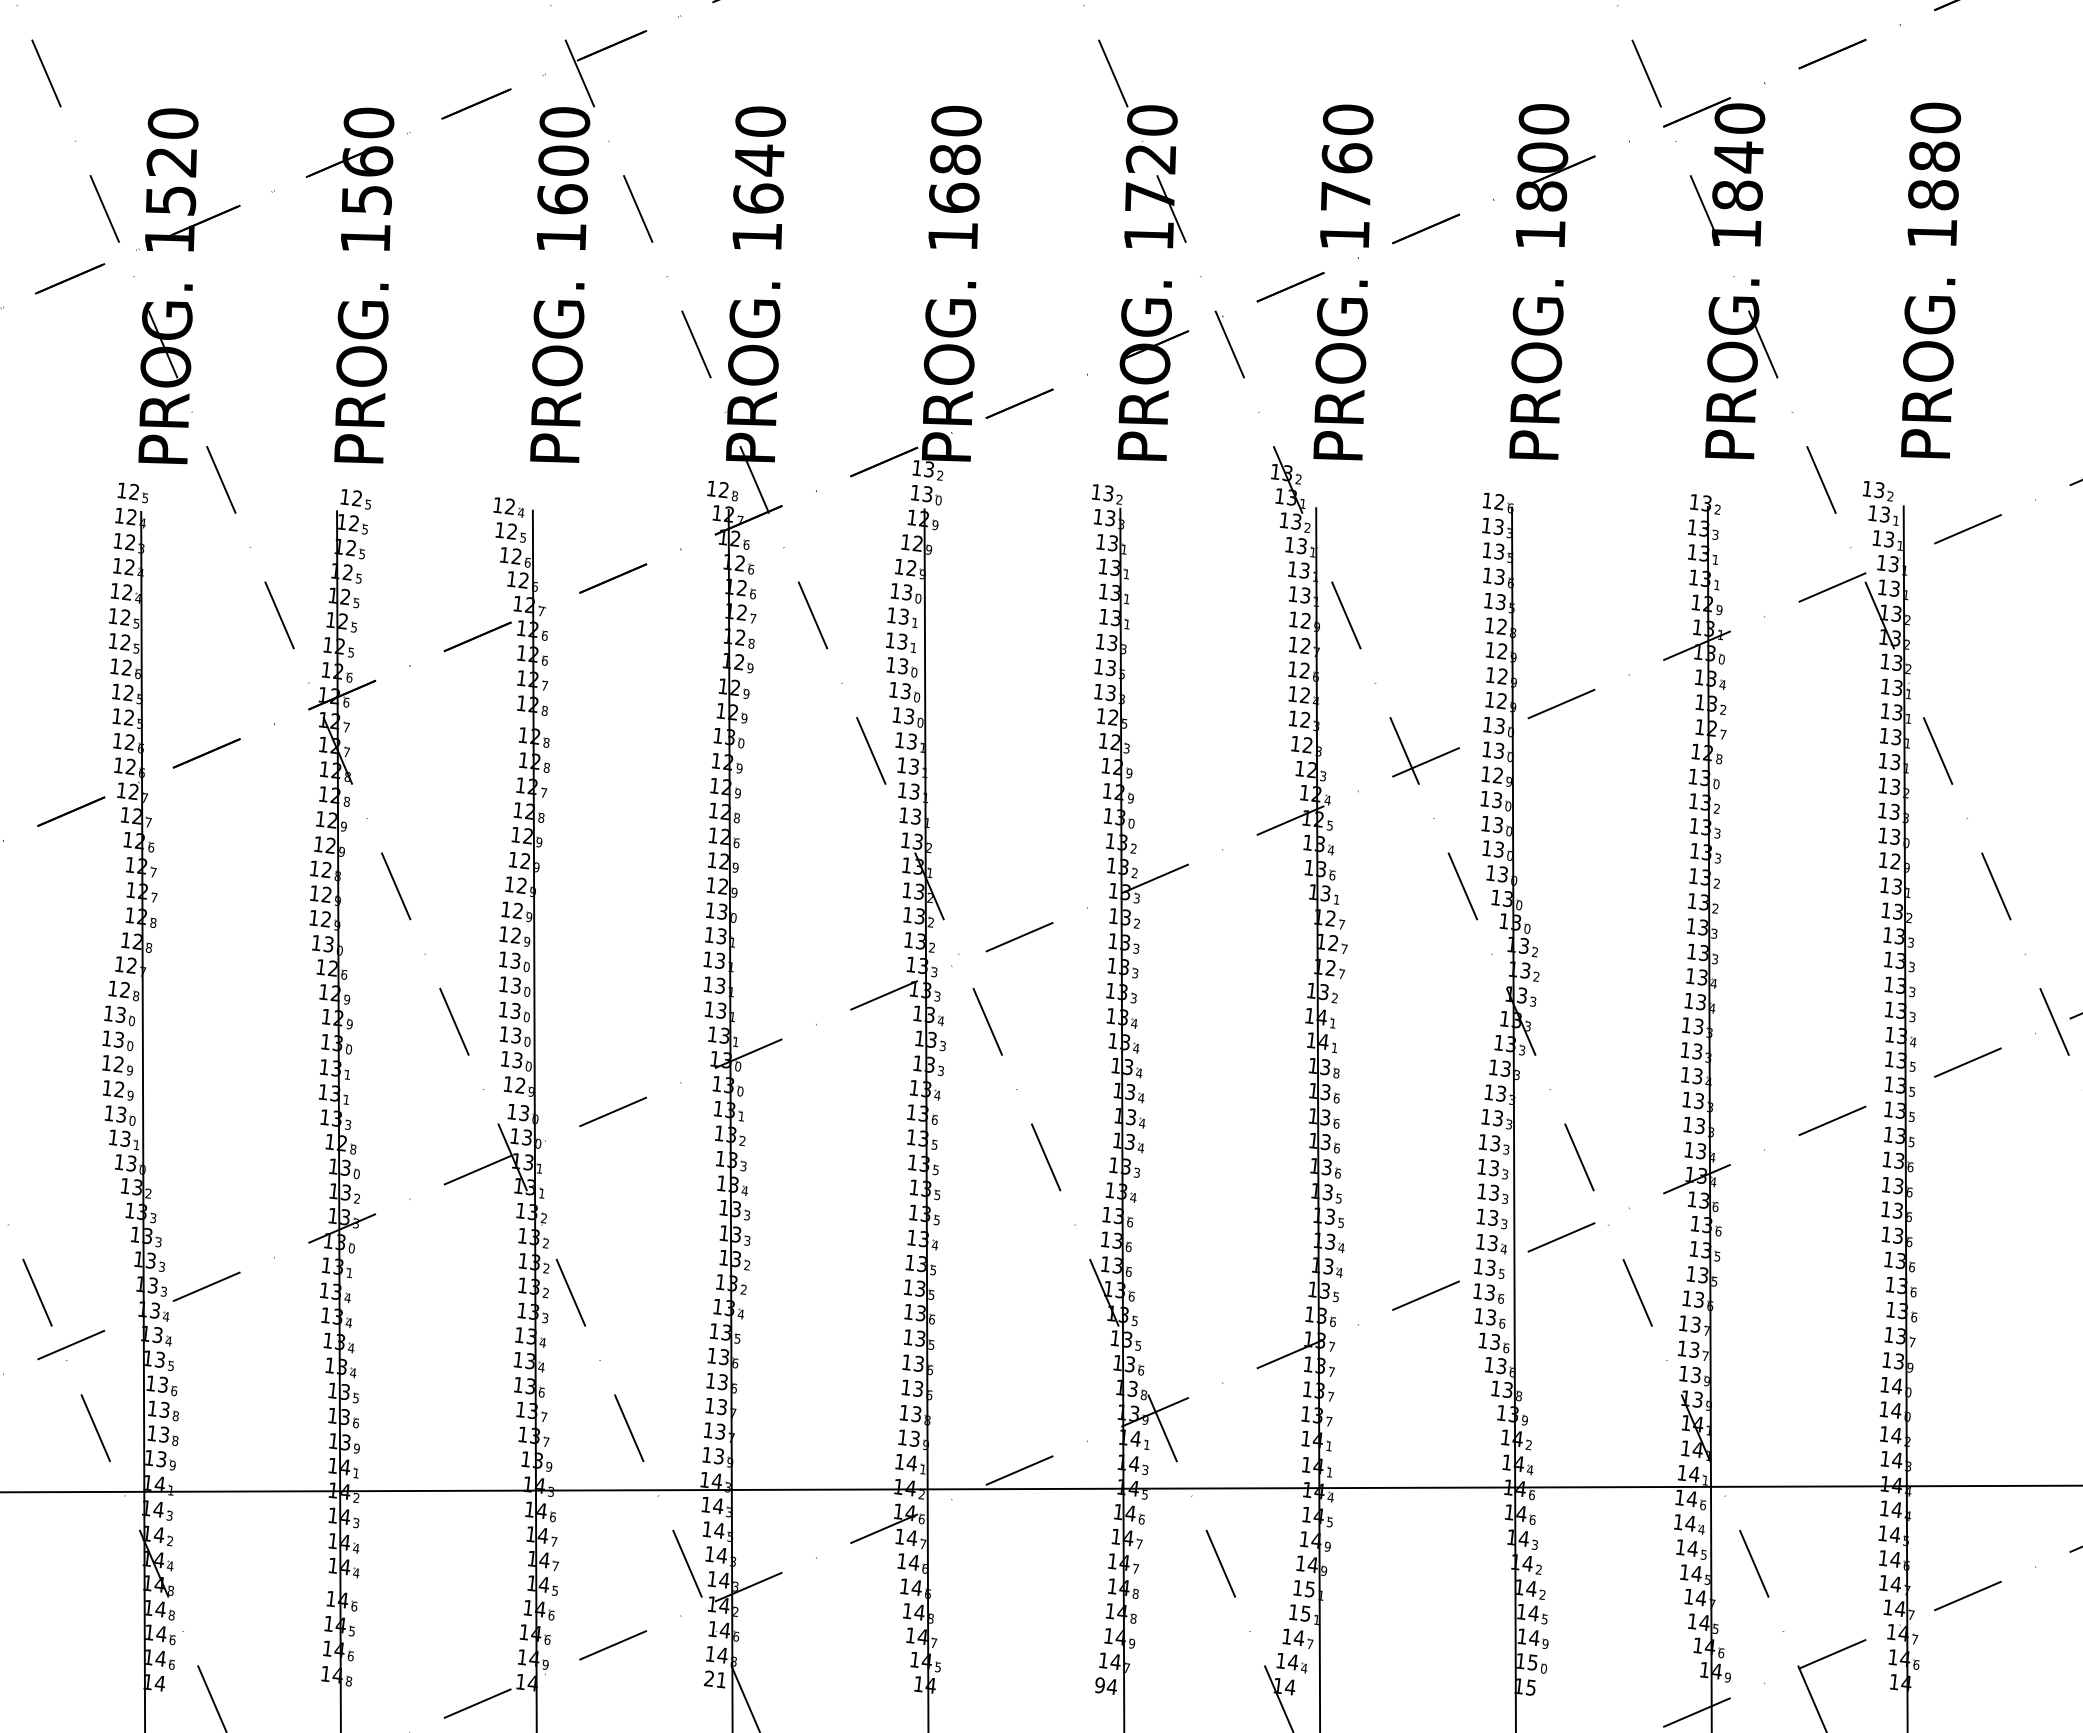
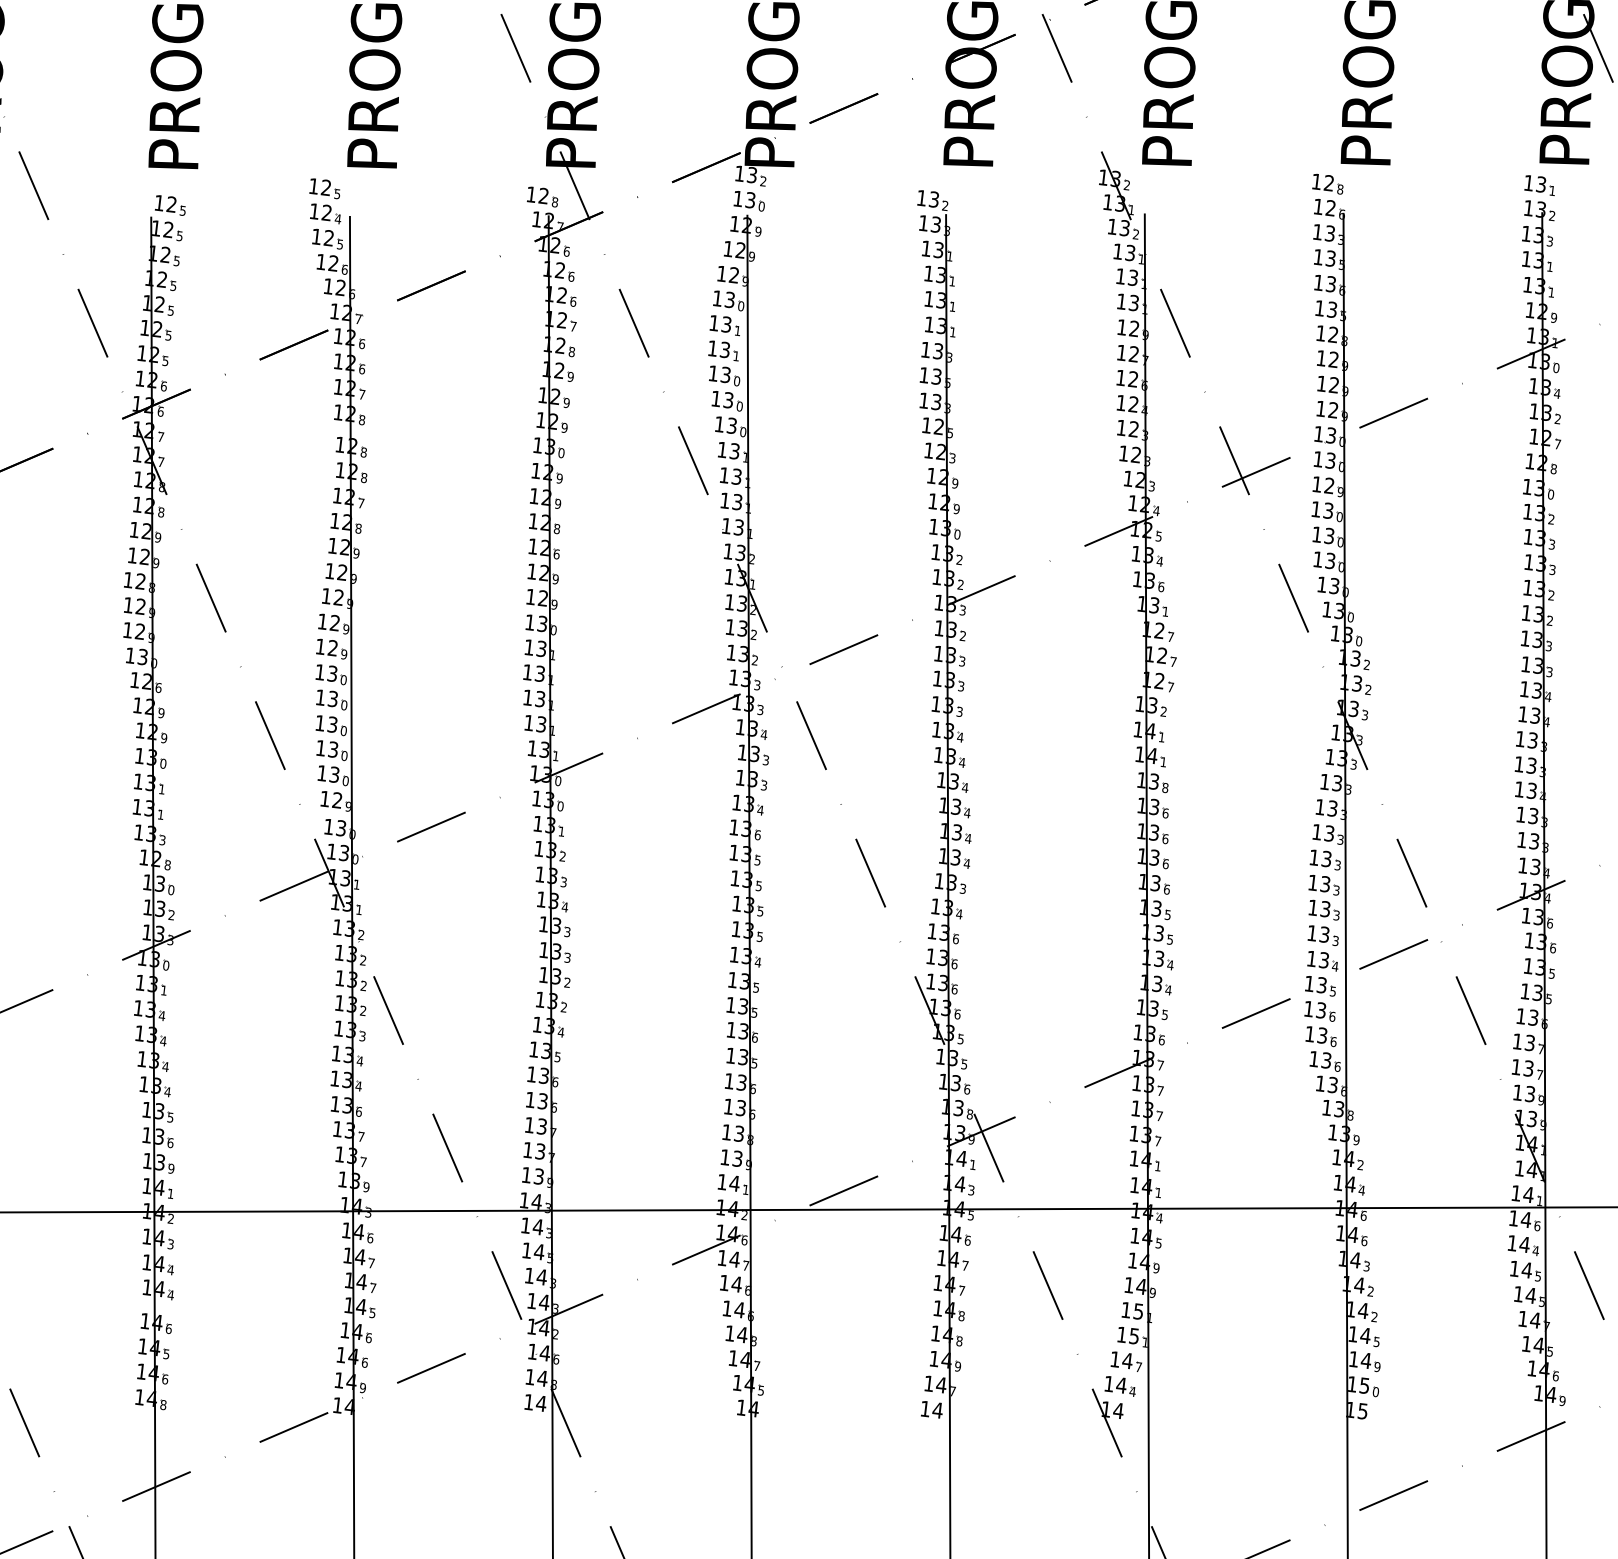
part: (1496, 478) -> (1327, 184), added
part: (1705, 479) -> (1539, 185), added
part: (507, 482) -> (324, 188), added
text: (714, 1679) -> (534, 1402), 21 -> 14
text: (1099, 1685) -> (924, 1409), 94 -> 14

